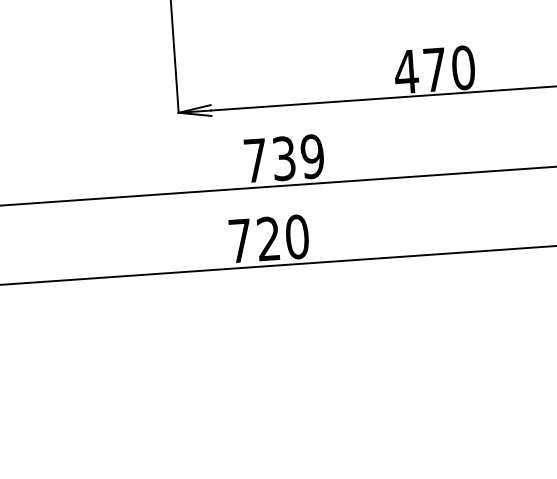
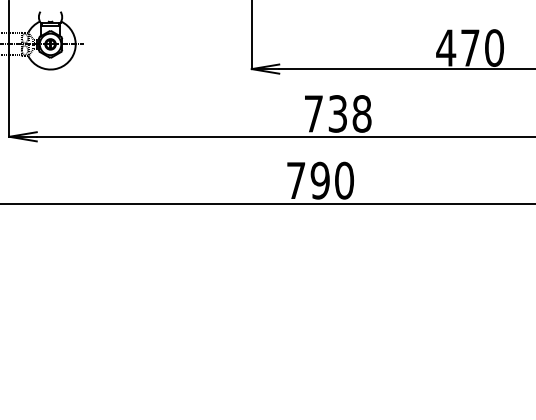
text: (311, 156) -> (361, 113), 739 -> 738
text: (267, 238) -> (319, 180), 720 -> 790

